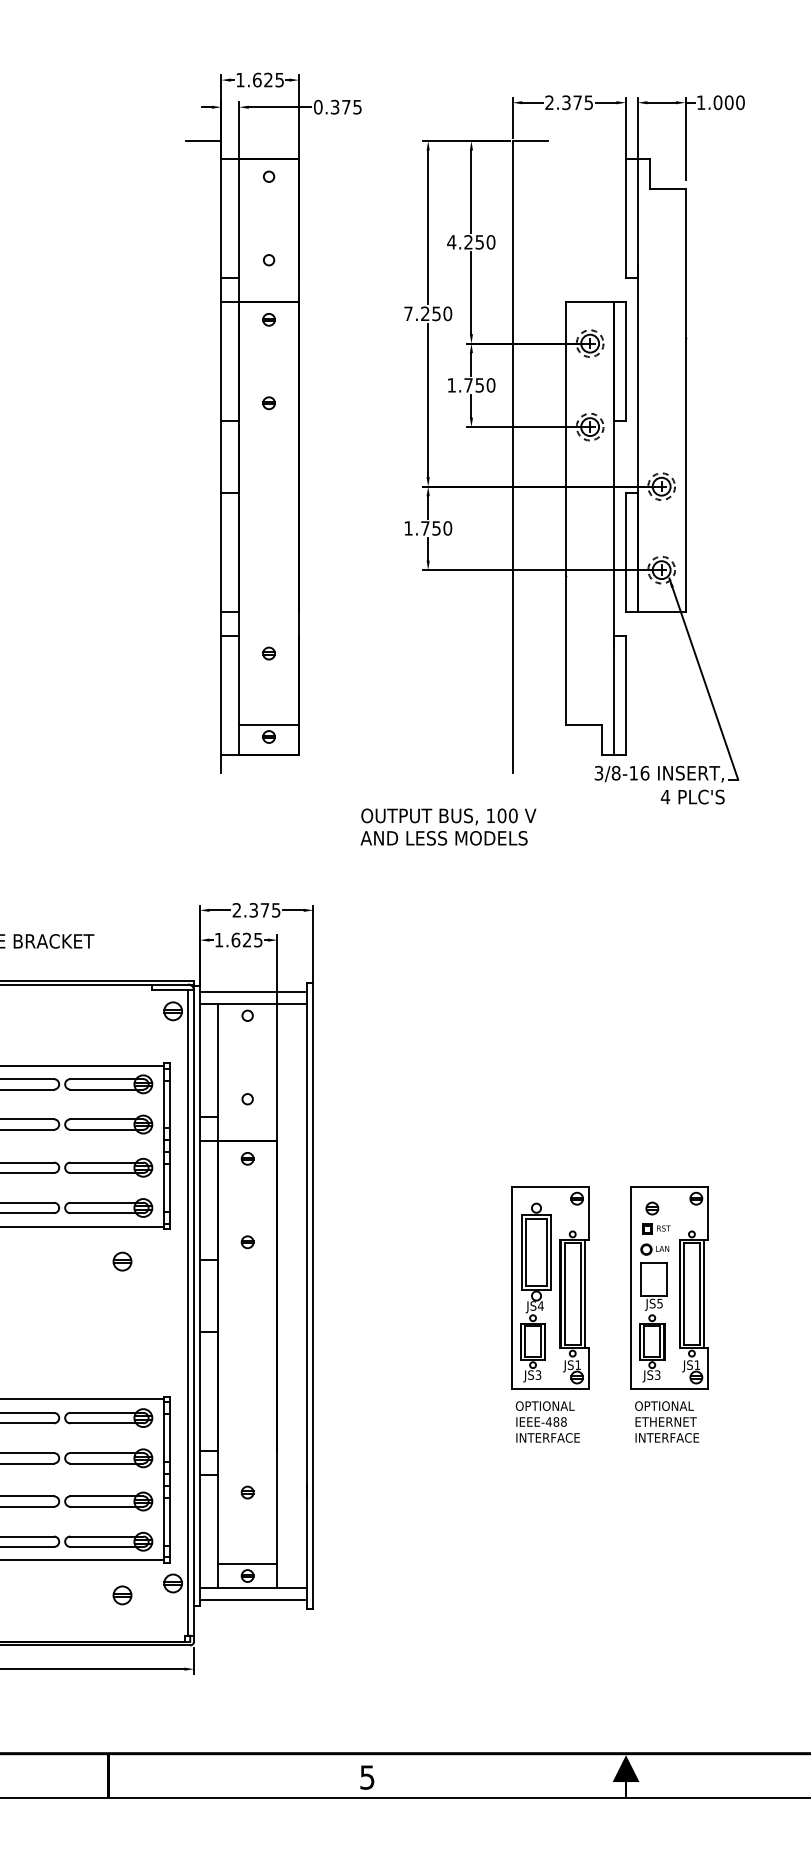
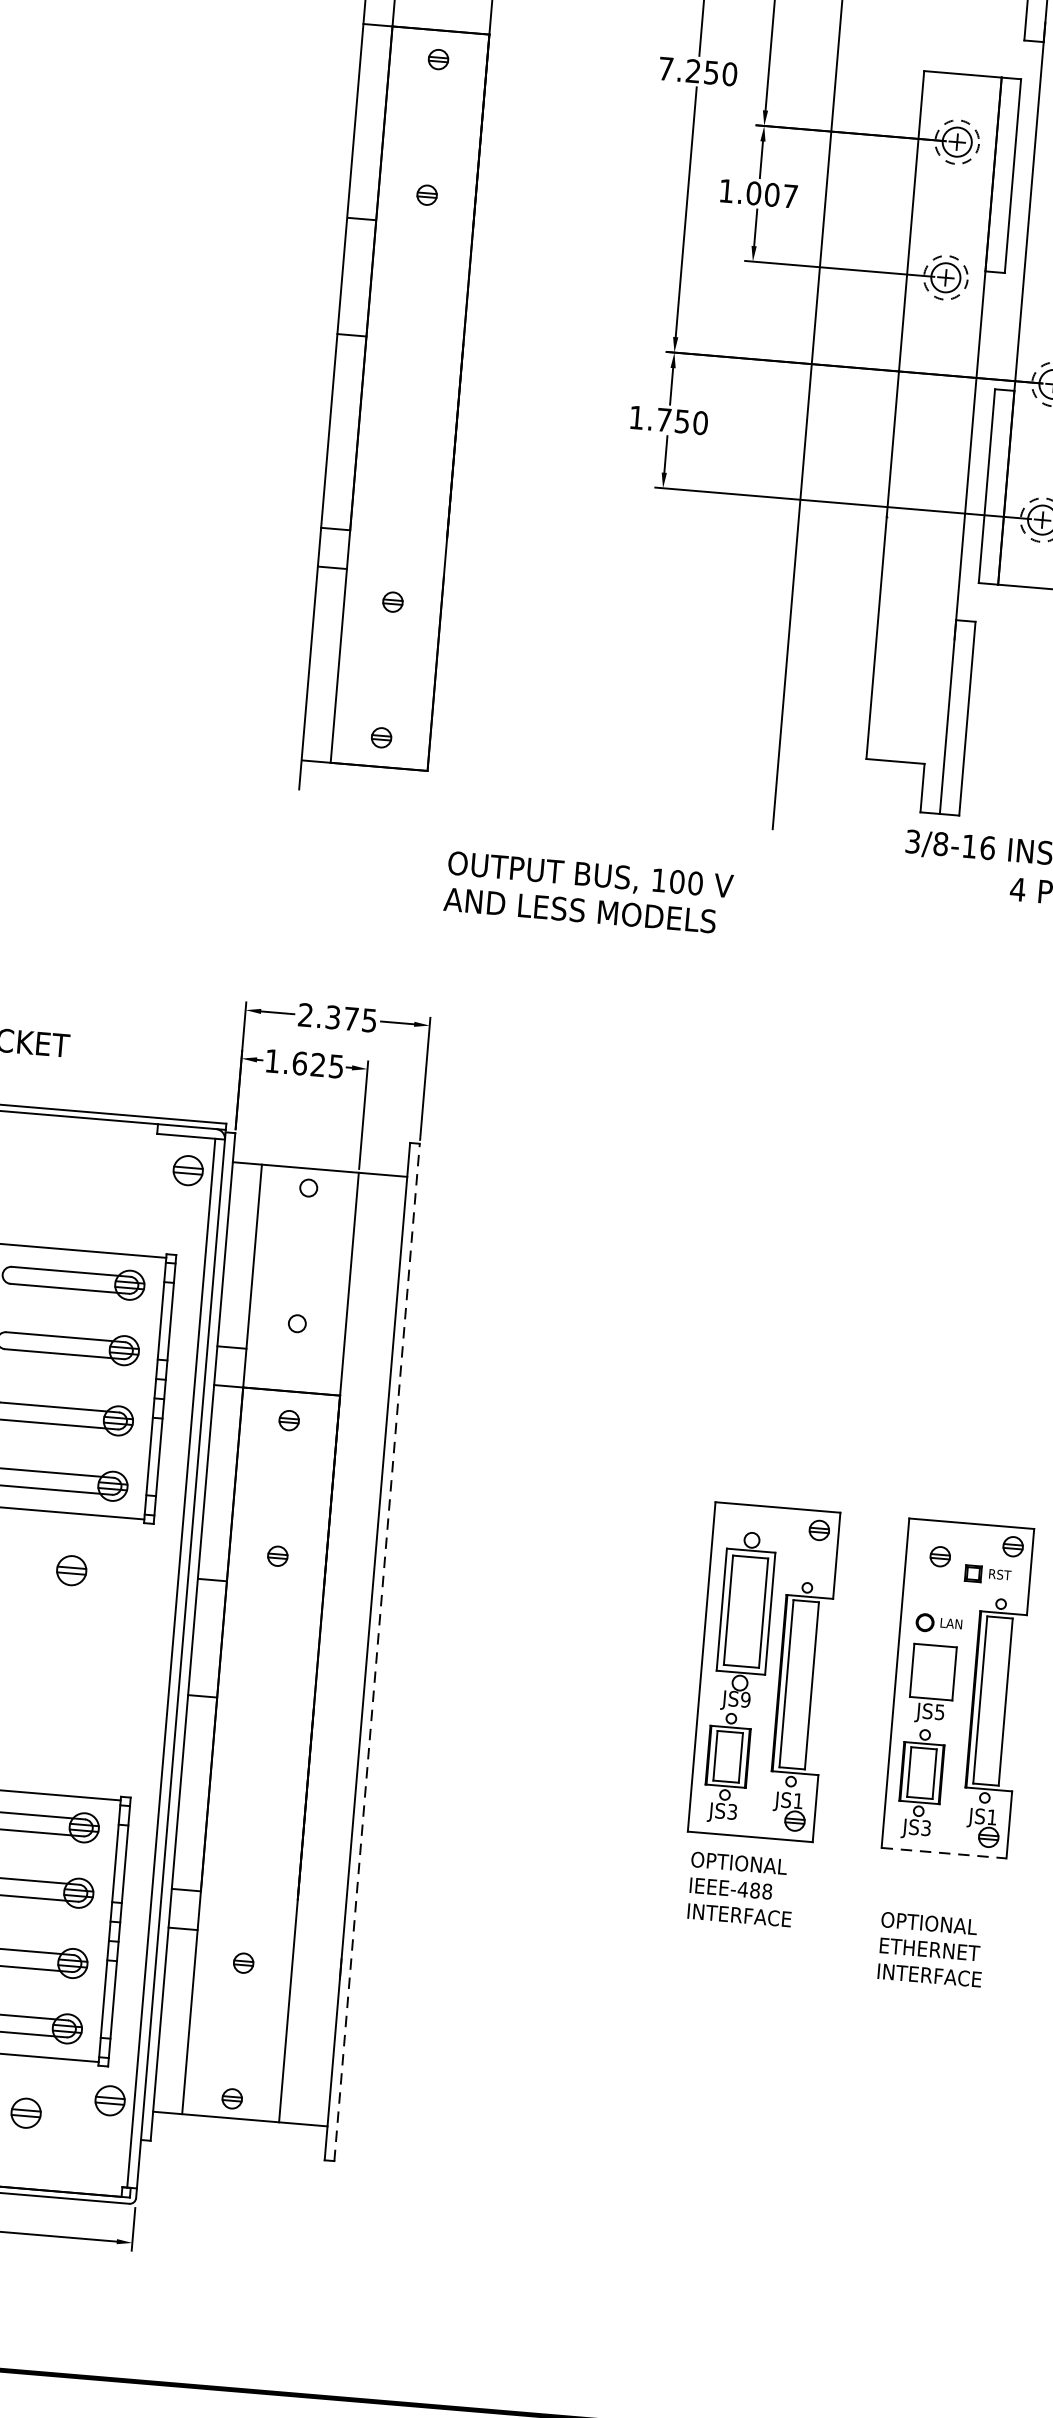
text: (479, 385) -> (771, 195), 1.750 -> 1.007
line: (268, 725) -> (382, 719), removed
text: (448, 826) -> (588, 891), moved
line: (253, 991) -> (321, 1149), removed
part: (656, 1228) -> (988, 1573), moved
line: (584, 1293) -> (818, 1685), removed
line: (703, 1293) -> (1011, 1701), removed
line: (313, 1295) -> (377, 1651), solid -> dashed
text: (540, 1305) -> (745, 1699), JS4 -> JS9
line: (670, 1389) -> (945, 1853), solid -> dashed
text: (666, 1421) -> (930, 1948), moved
line: (247, 1564) -> (233, 2080), removed
line: (253, 1599) -> (238, 2137), removed

